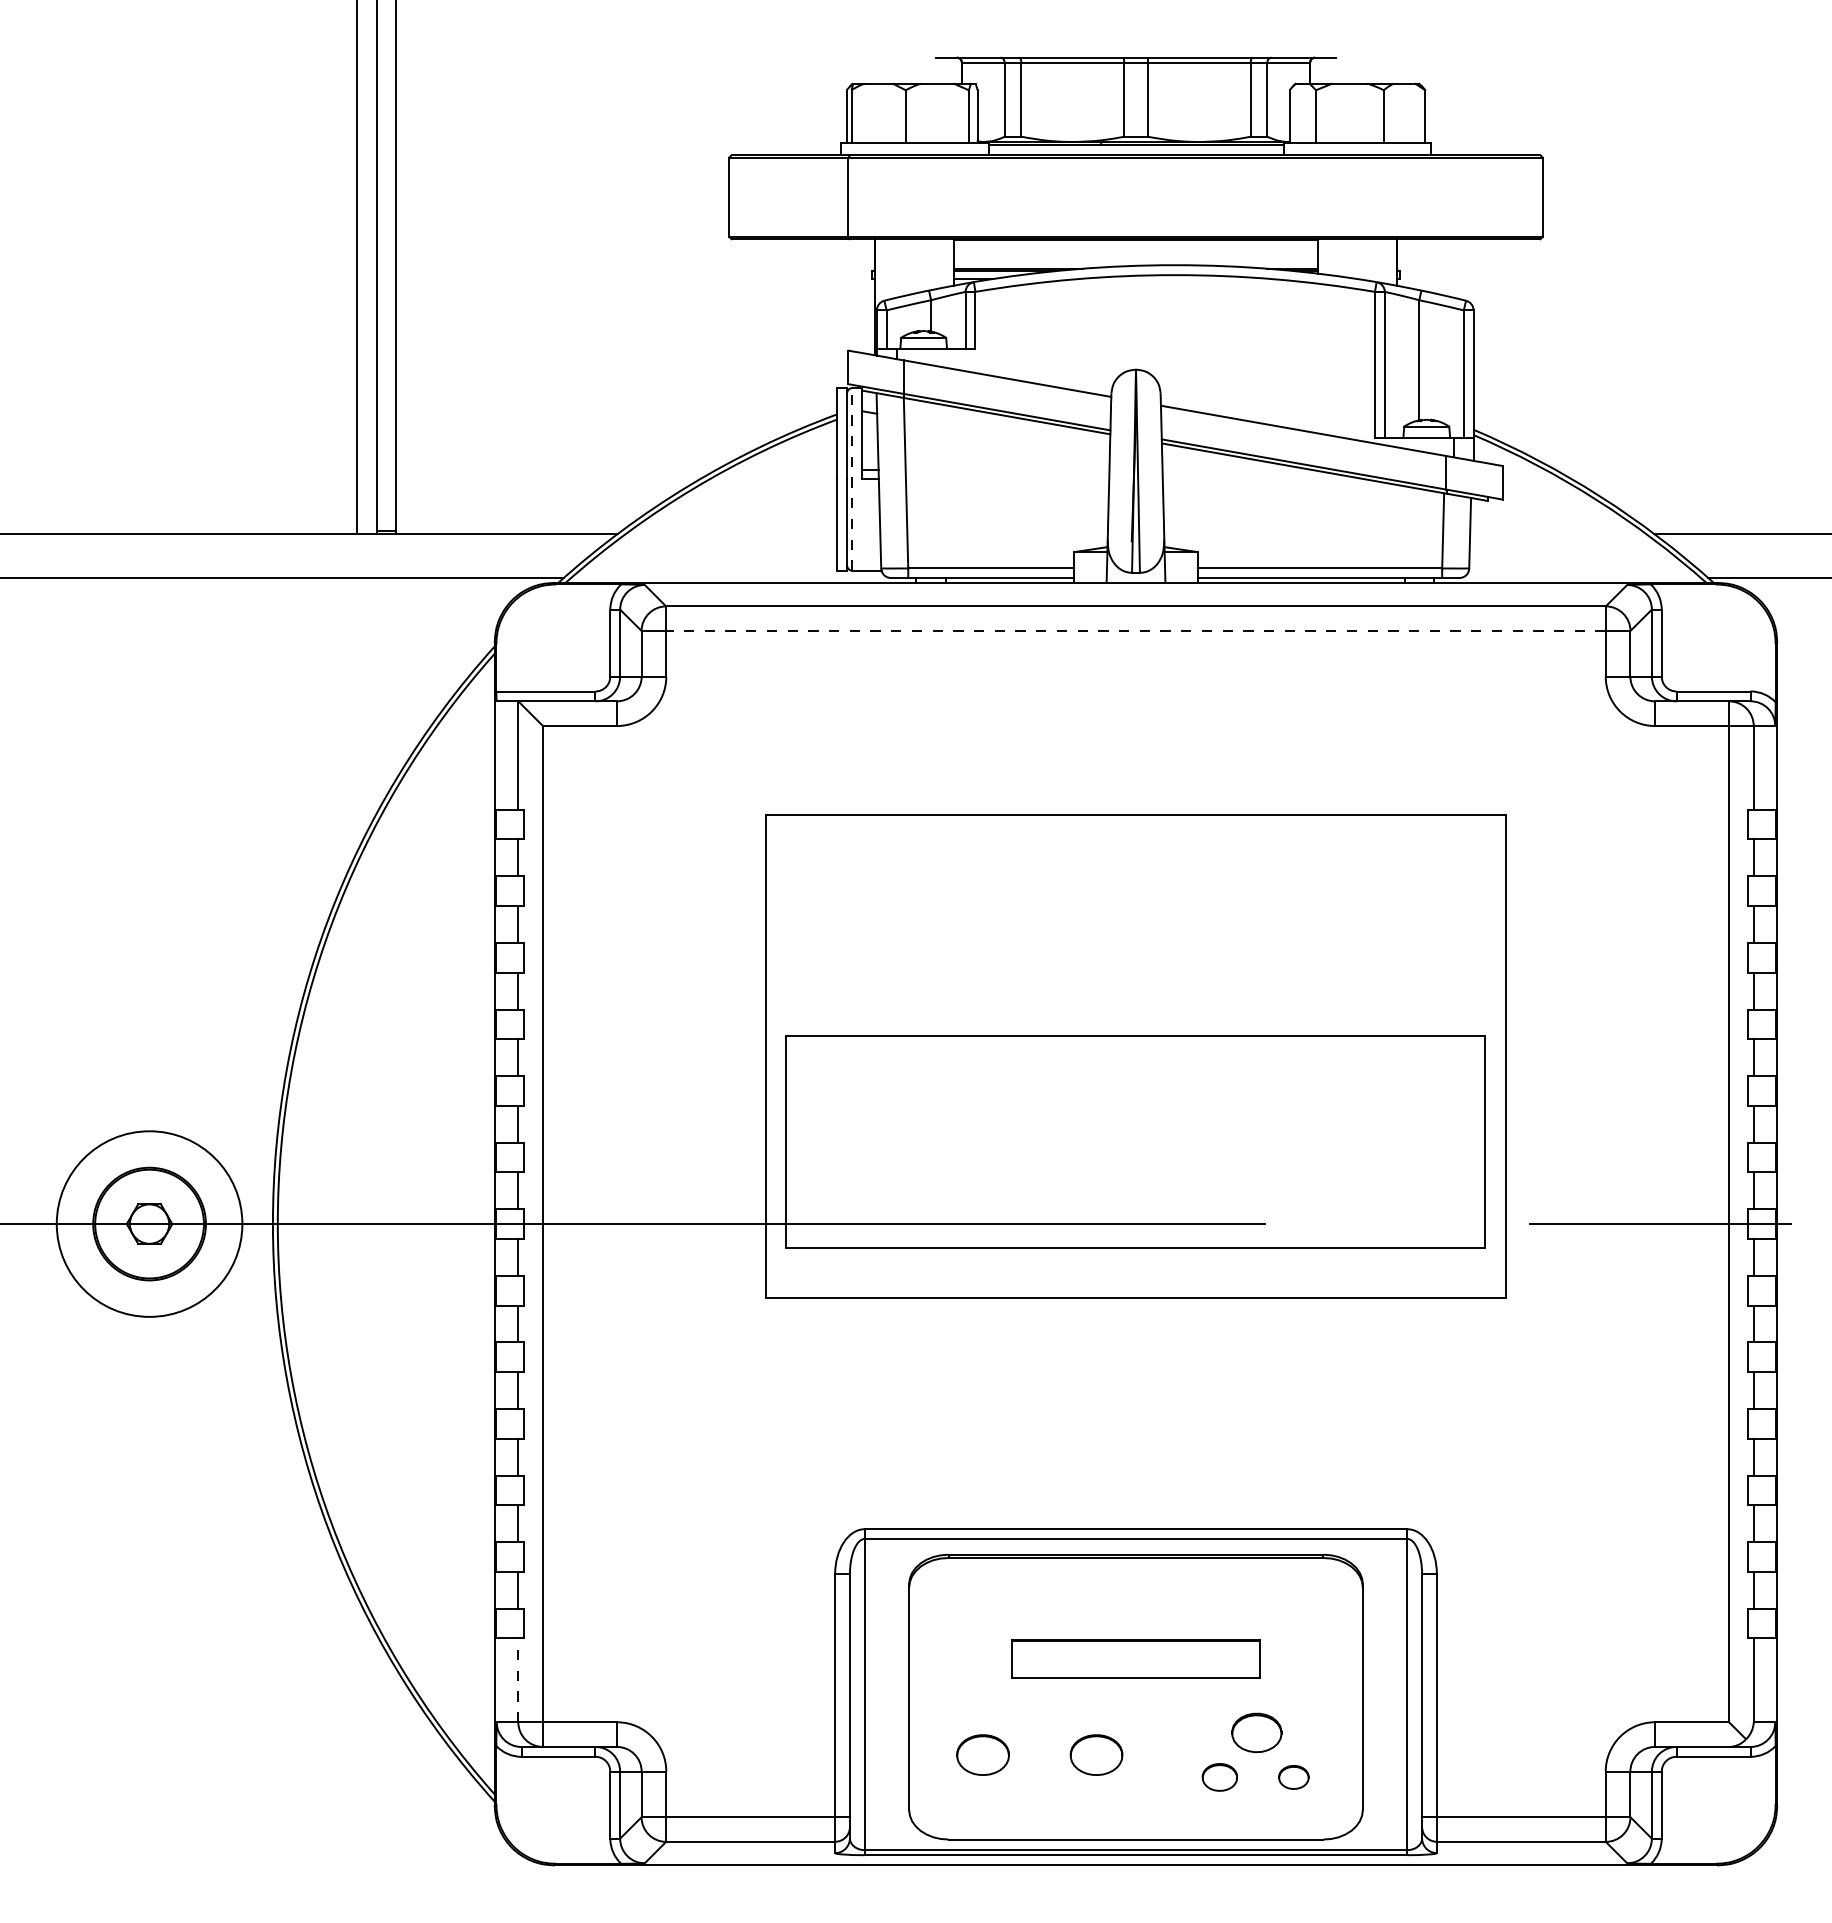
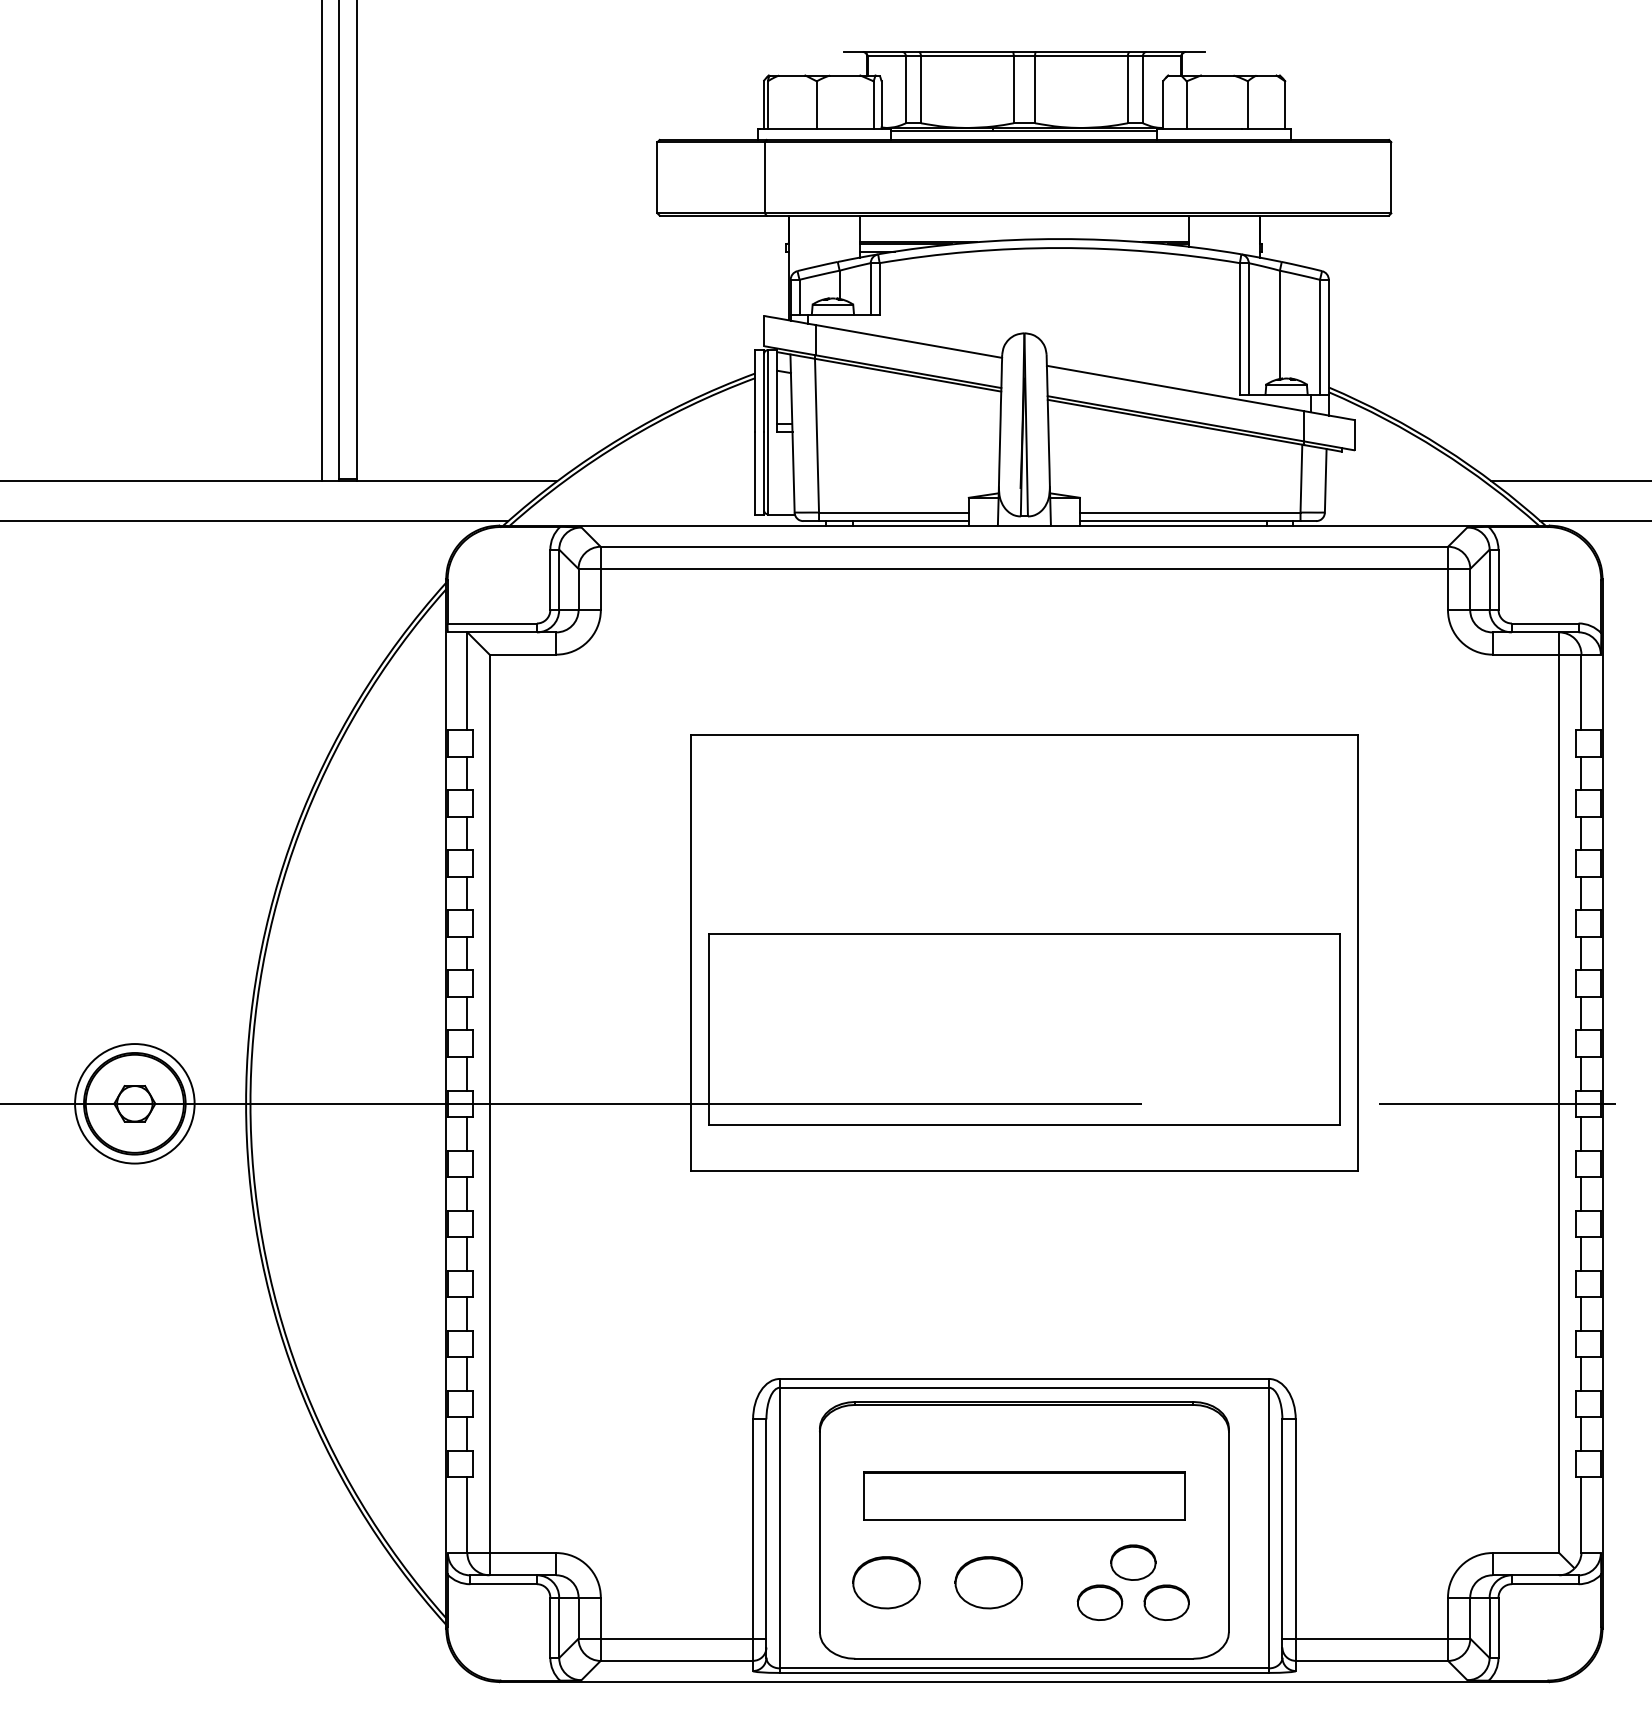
line: (852, 478) -> (768, 431), dashed -> solid
line: (1135, 631) -> (1023, 569), dashed -> solid
circle: (149, 1223) -> (134, 1103), size x0.71
part: (1136, 1658) -> (1024, 1495), size x1.43
line: (518, 1680) -> (467, 1515), dashed -> solid
part: (982, 1754) -> (885, 1582), size x1.43
part: (1096, 1754) -> (988, 1582), size x1.43
part: (1219, 1777) -> (1099, 1602), size x1.43
part: (1293, 1777) -> (1166, 1602), size x1.67

